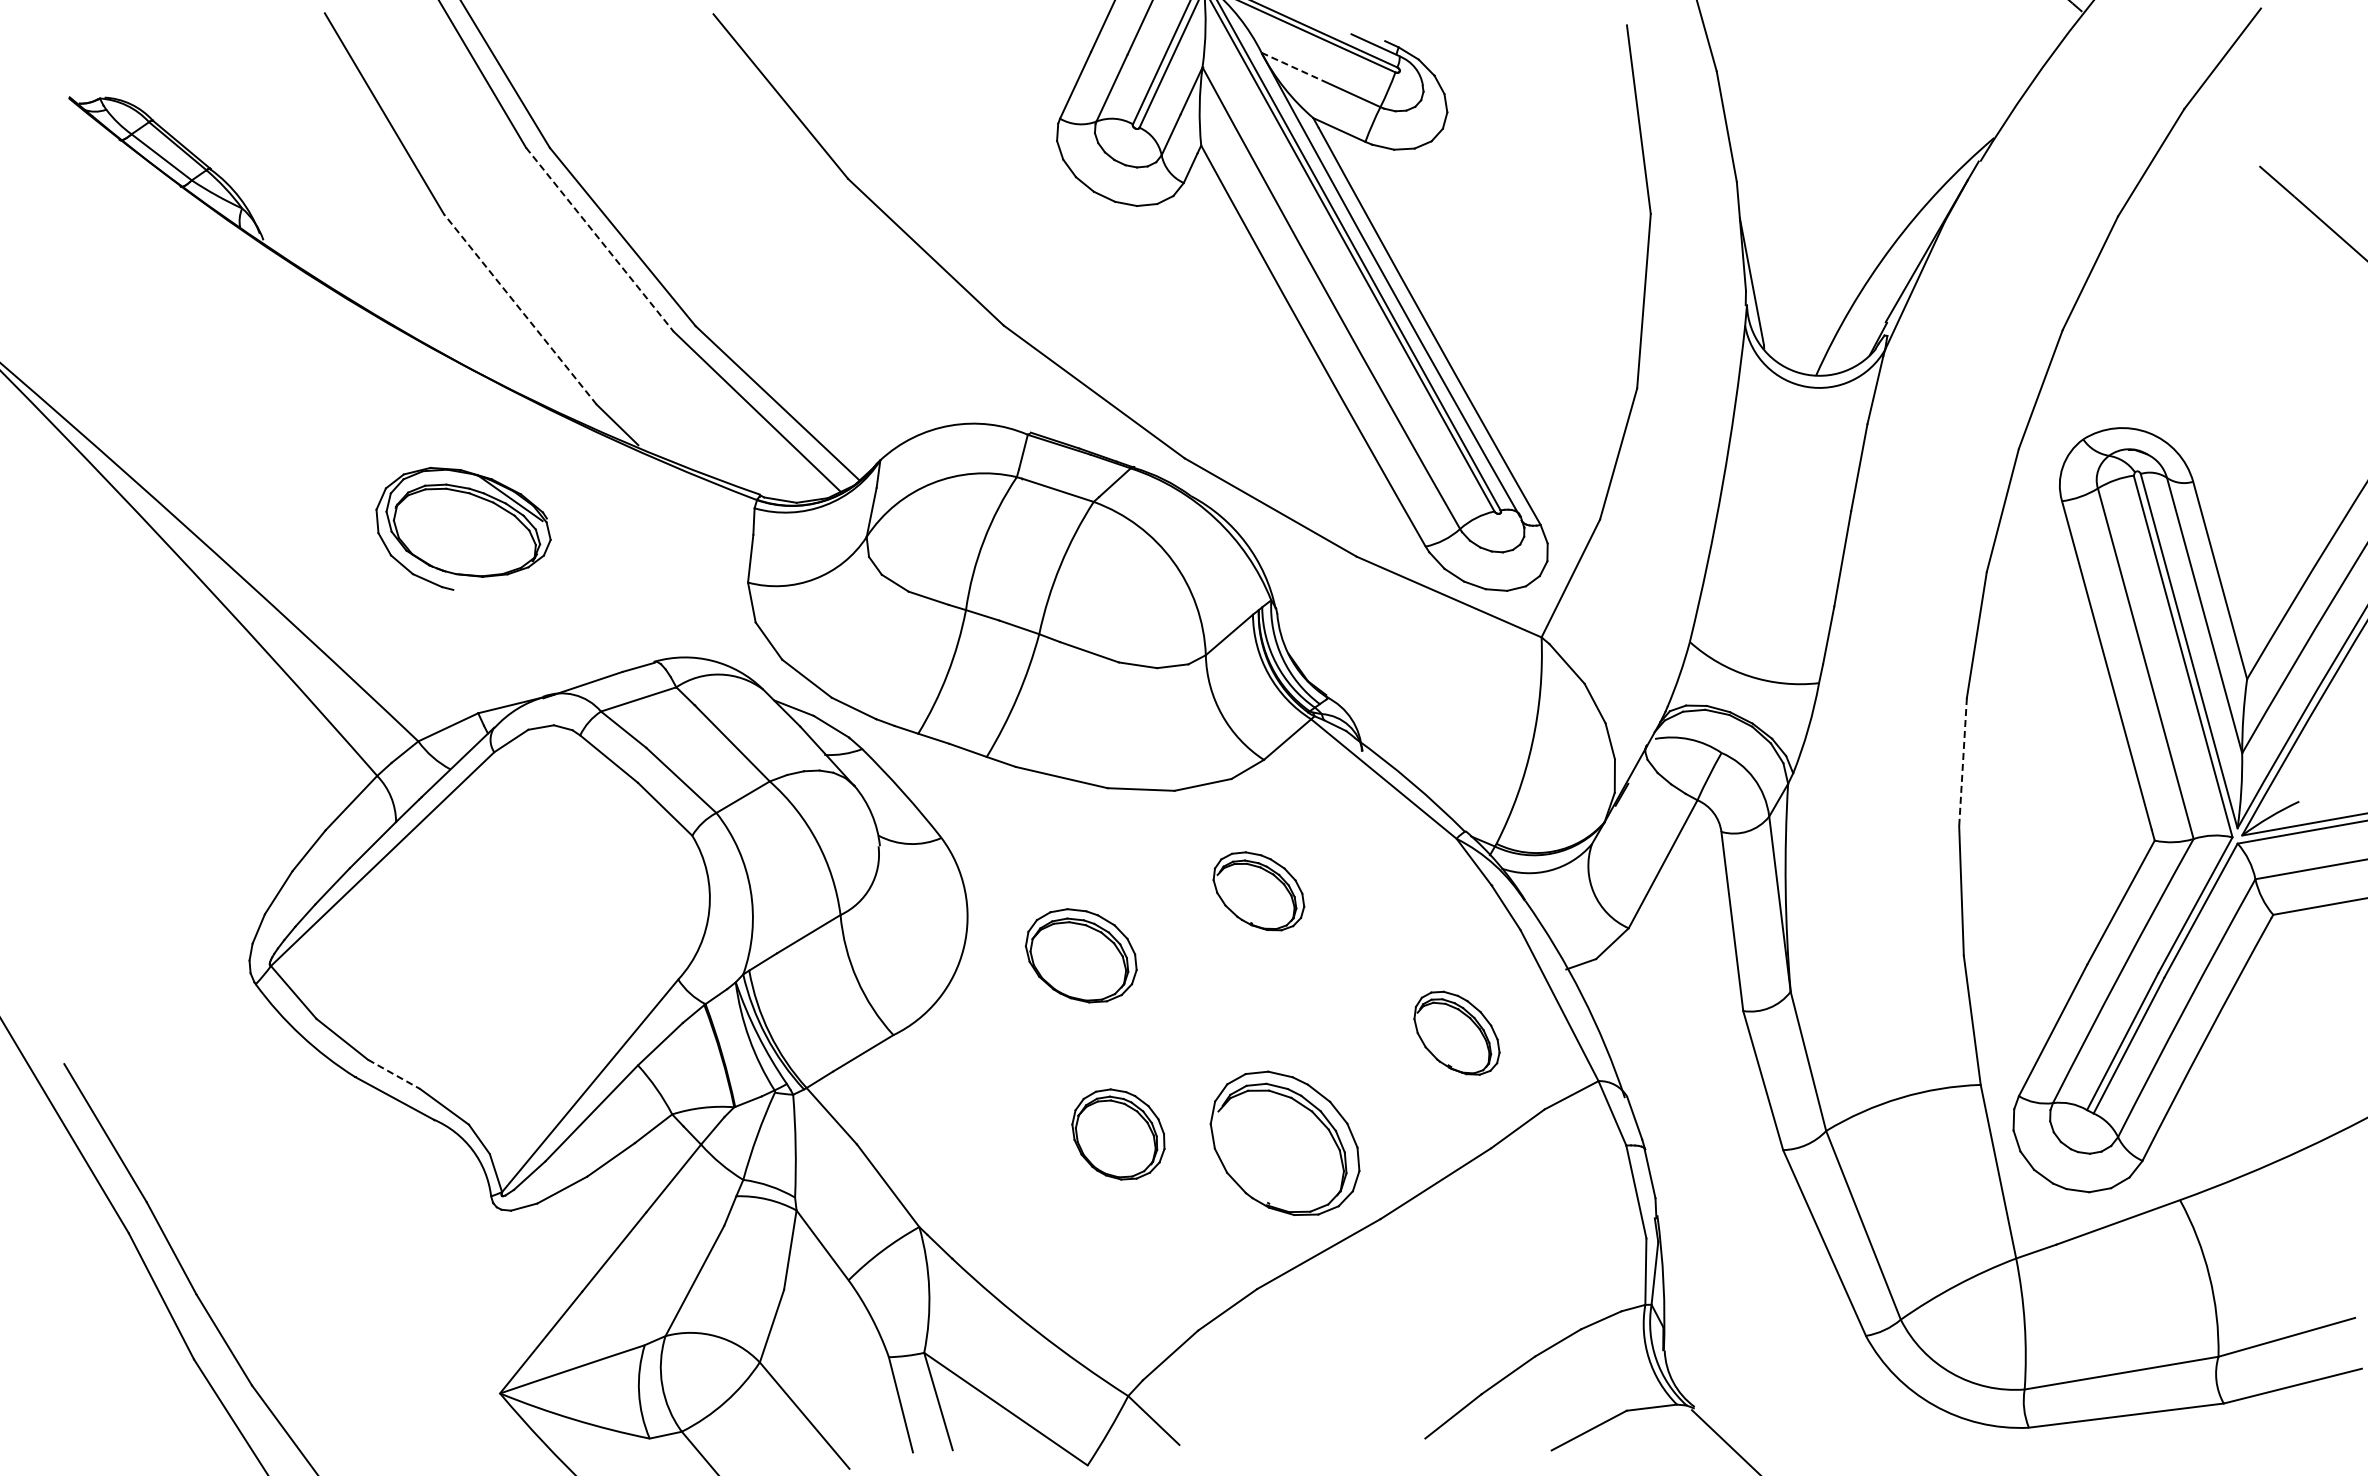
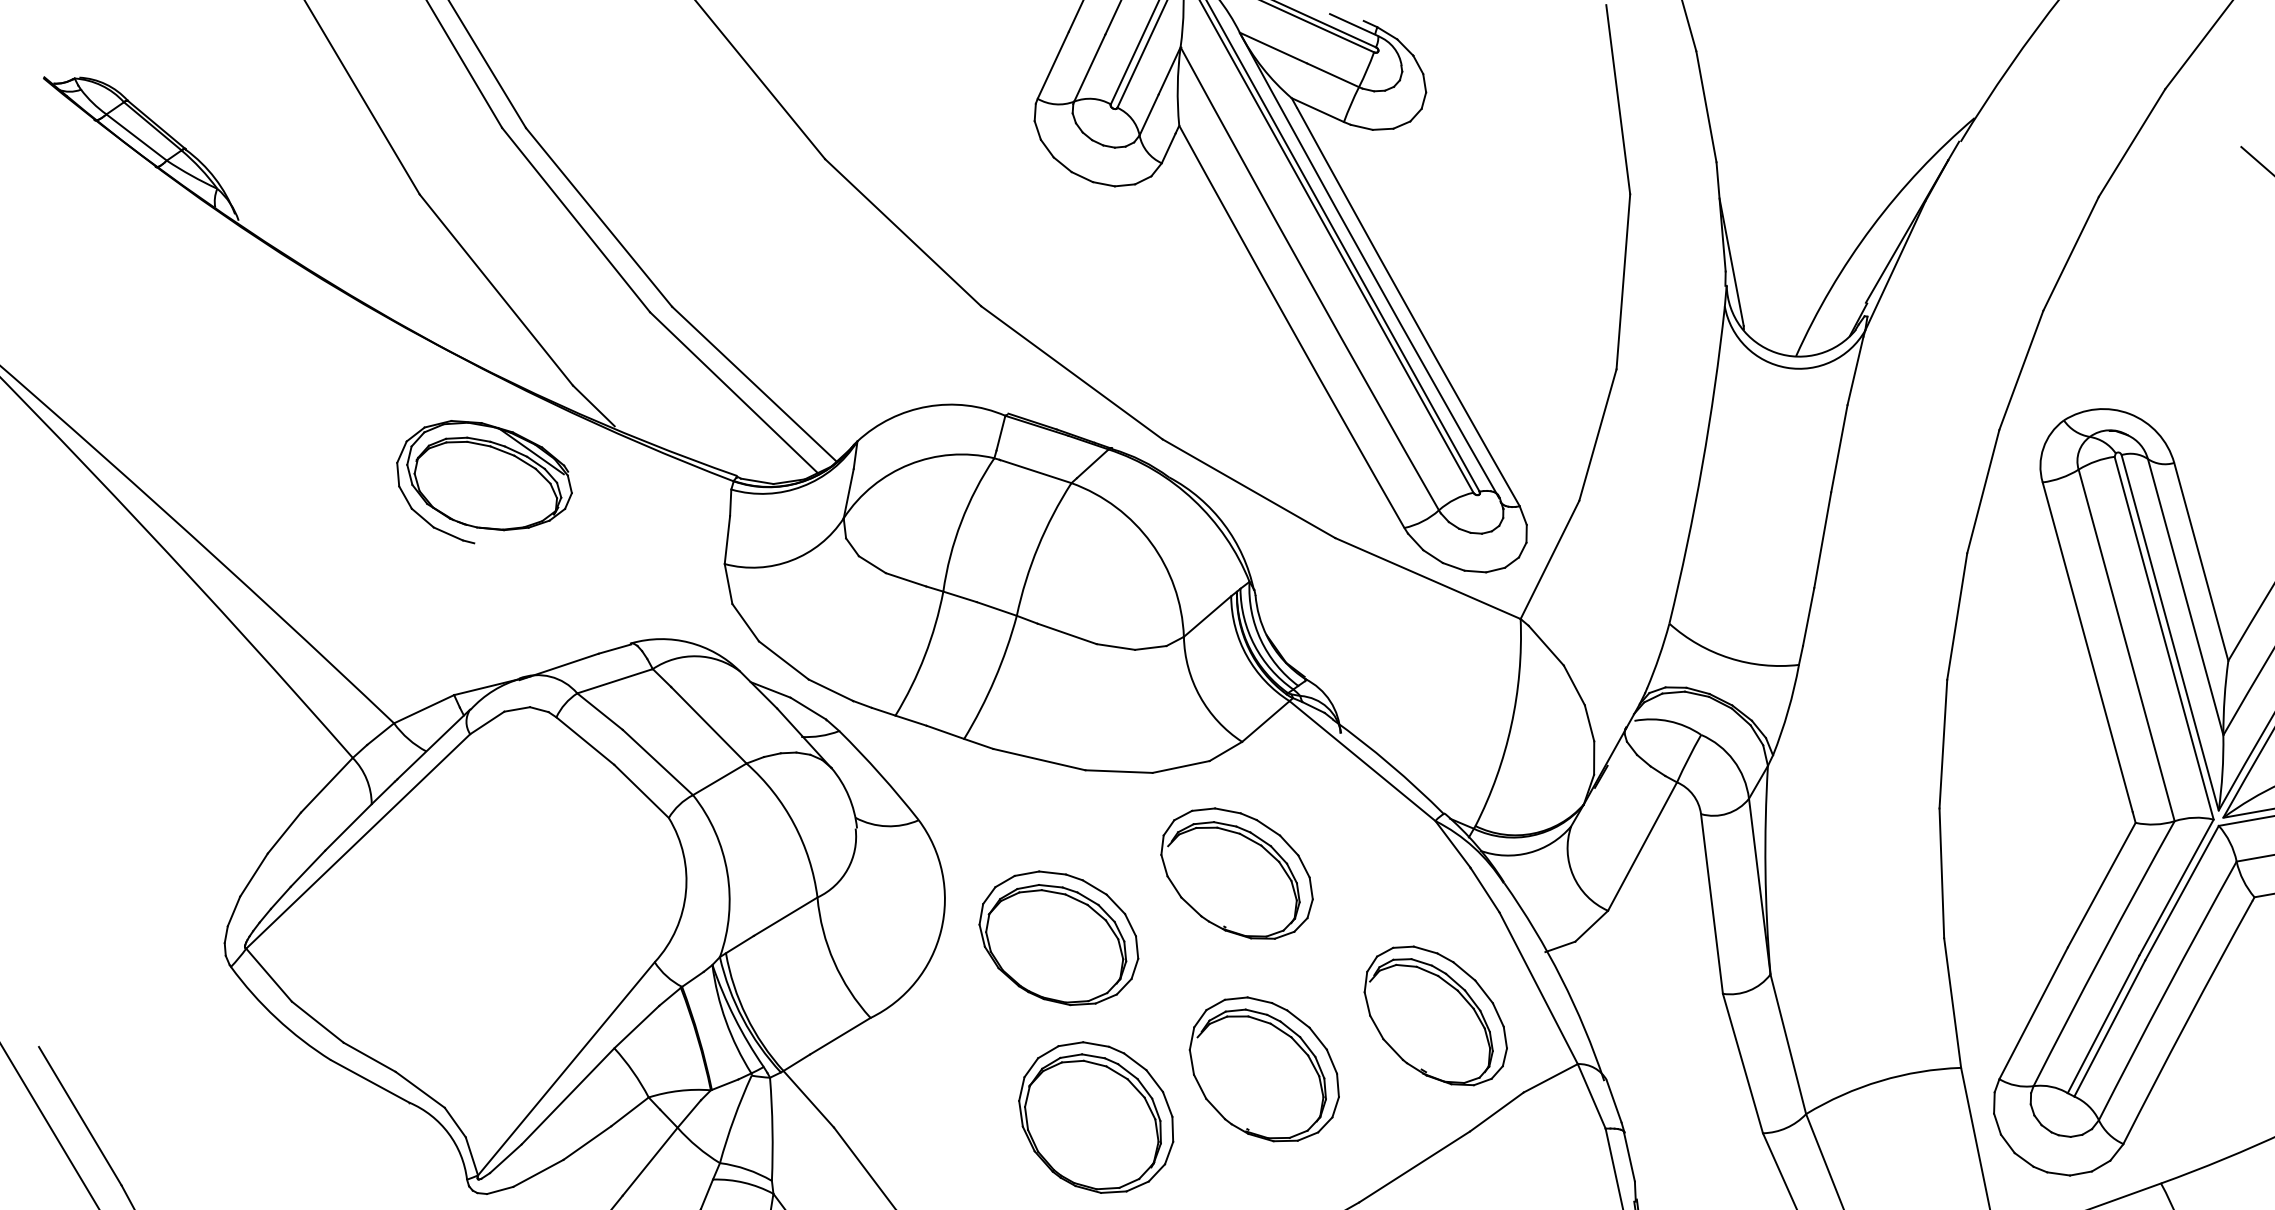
line: (1295, 68) -> (1273, 48), dashed -> solid
line: (599, 239) -> (575, 219), dashed -> solid
line: (520, 308) -> (496, 289), dashed -> solid
part: (463, 528) -> (484, 481), moved
line: (1963, 762) -> (1943, 744), dashed -> solid
part: (1258, 891) -> (1236, 873), size x1.67
part: (1081, 955) -> (1059, 938), size x1.43
part: (1456, 1033) -> (1435, 1016), size x1.67
line: (394, 1074) -> (370, 1057), dashed -> solid
part: (1118, 1134) -> (1096, 1117), size x1.67
part: (1284, 1143) -> (1263, 1069), moved

